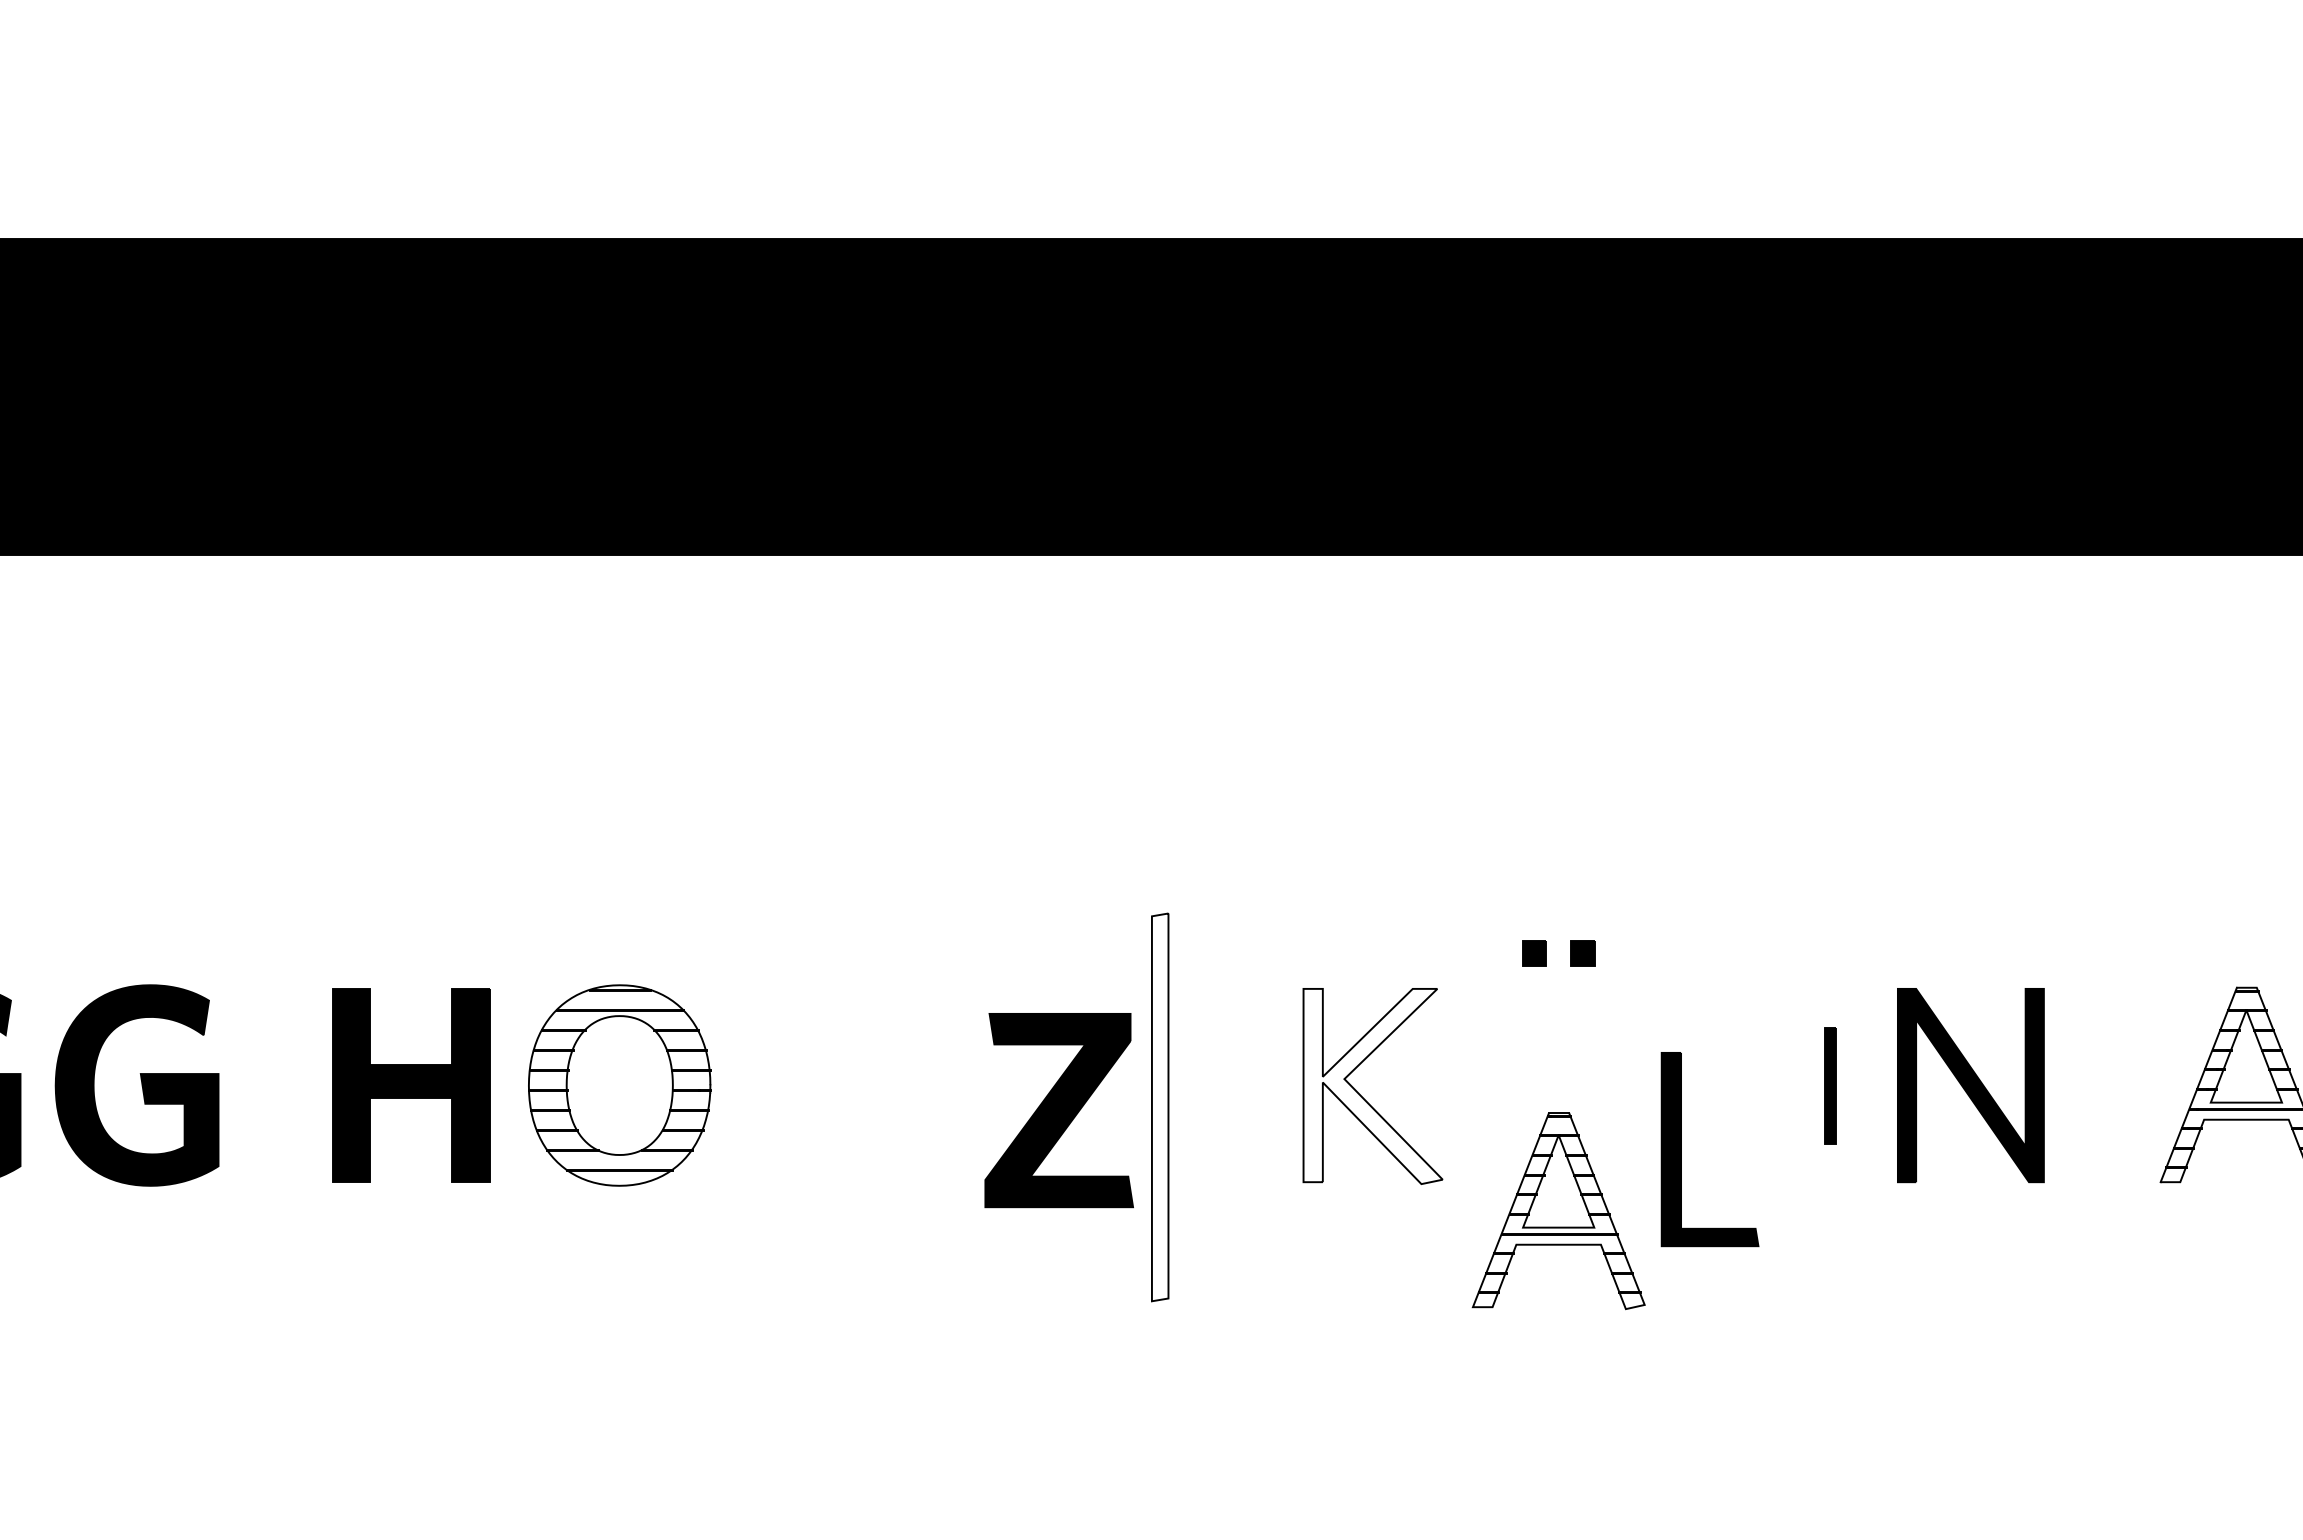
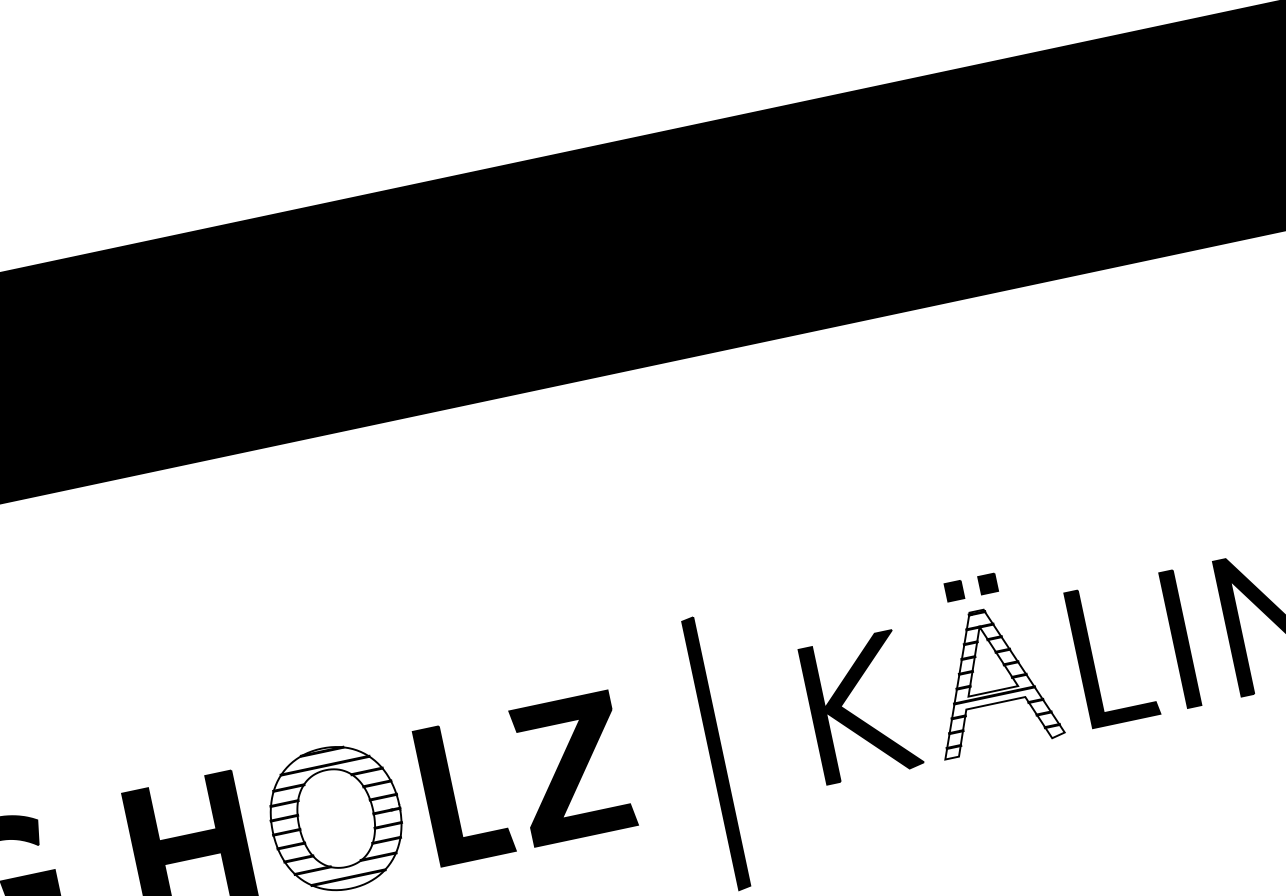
part: (788, 1085) -> (453, 793), added
part: (1830, 1085) -> (1180, 639), size x1.67
fill: (1372, 1086) -> (861, 707), added
fill: (1159, 1107) -> (715, 753), added
part: (1058, 1110) -> (571, 768), moved
part: (1681, 1149) -> (1092, 657), moved
part: (1558, 1211) -> (990, 680), moved

